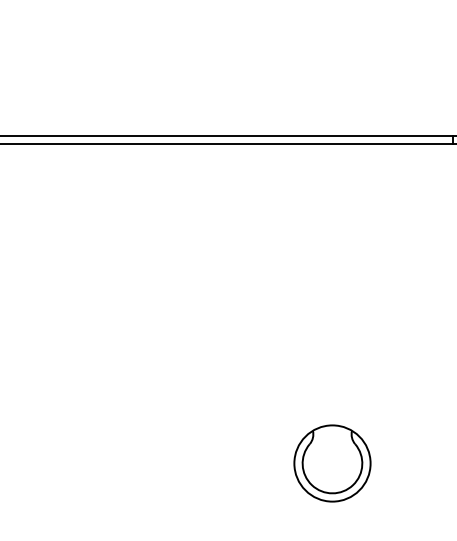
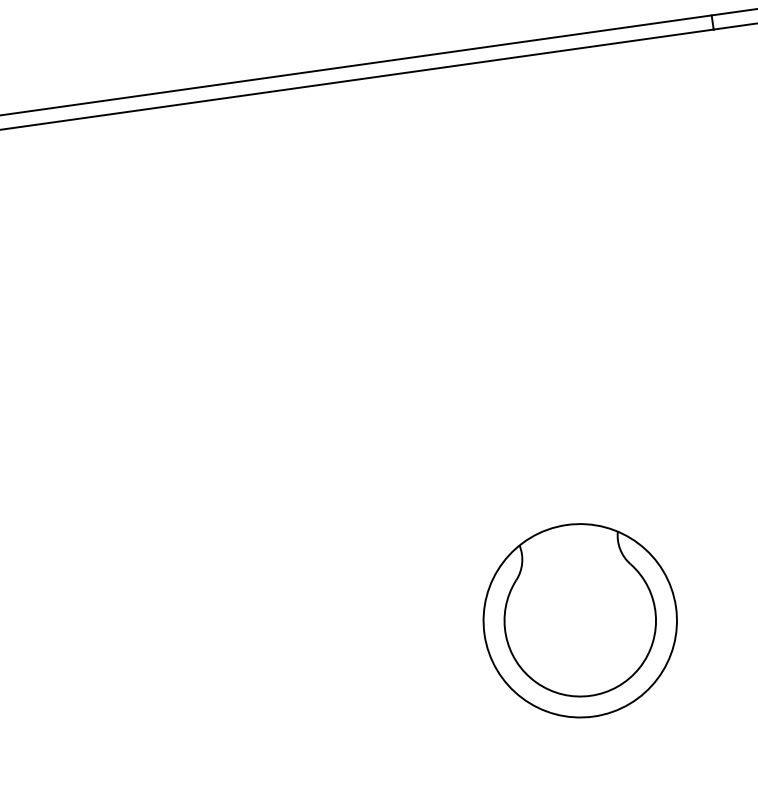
part: (332, 463) -> (580, 620), size x1.43

